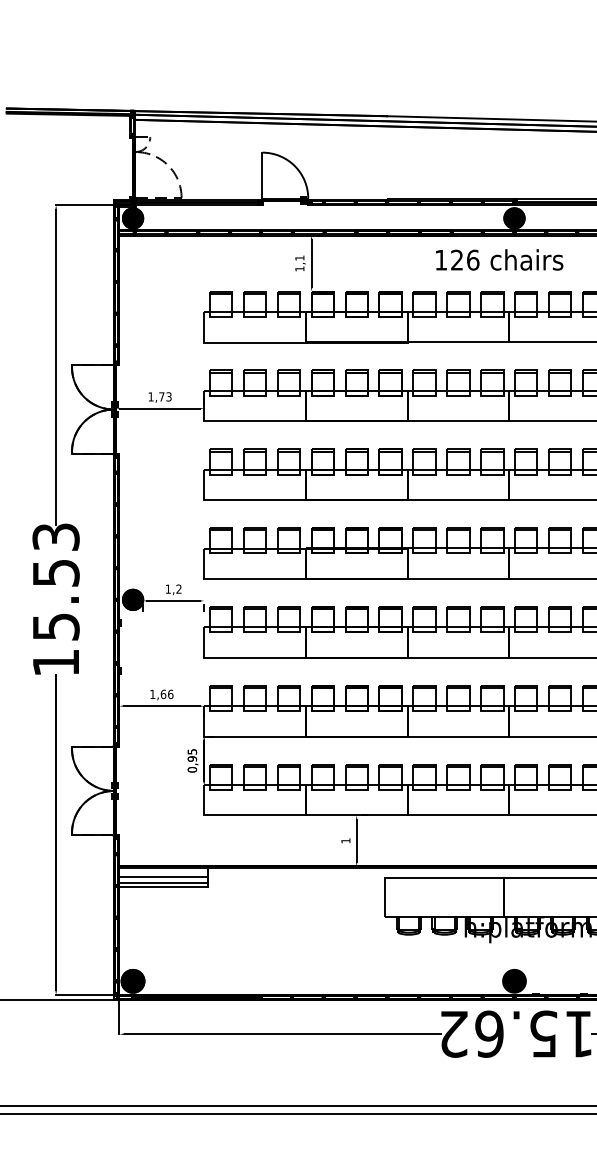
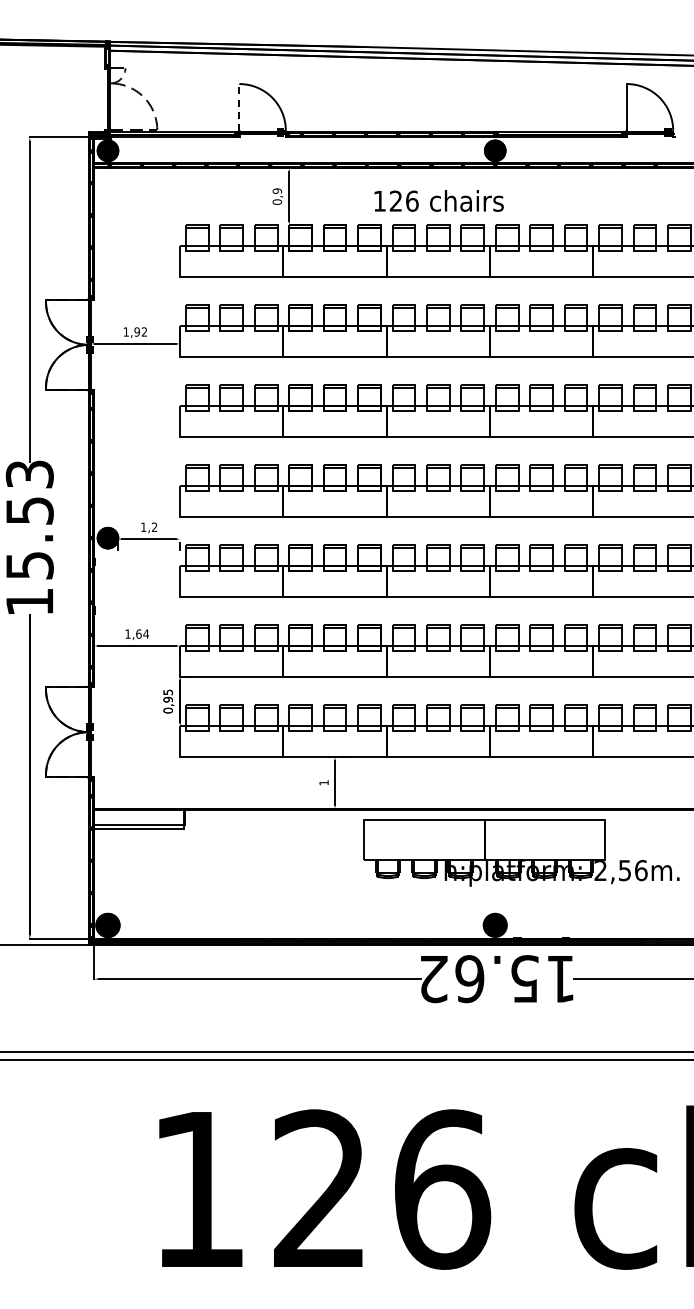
line: (262, 174) -> (239, 106), solid -> dashed
text: (498, 259) -> (438, 200), moved
text: (300, 263) -> (277, 196), 1,1 -> 0,9
text: (165, 396) -> (140, 331), 1,73 -> 1,92
text: (170, 693) -> (145, 633), 1,66 -> 1,64
line: (163, 877) -> (138, 819), removed

